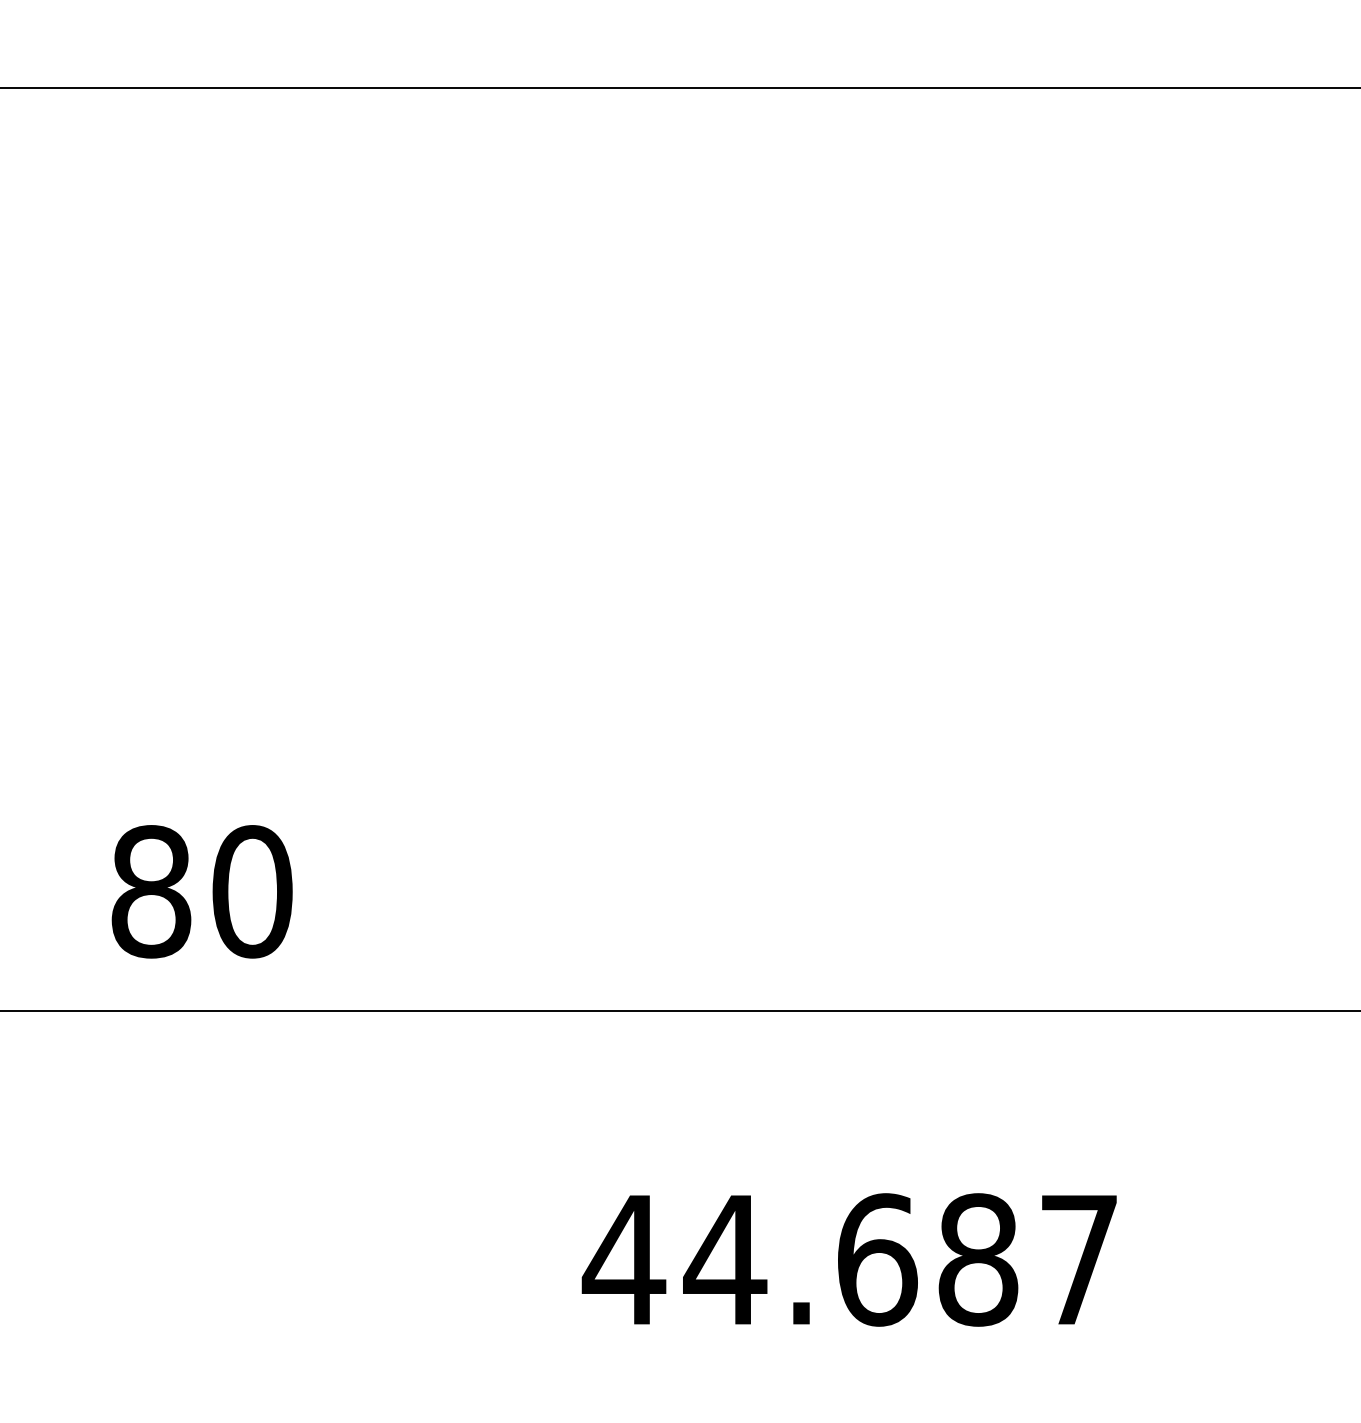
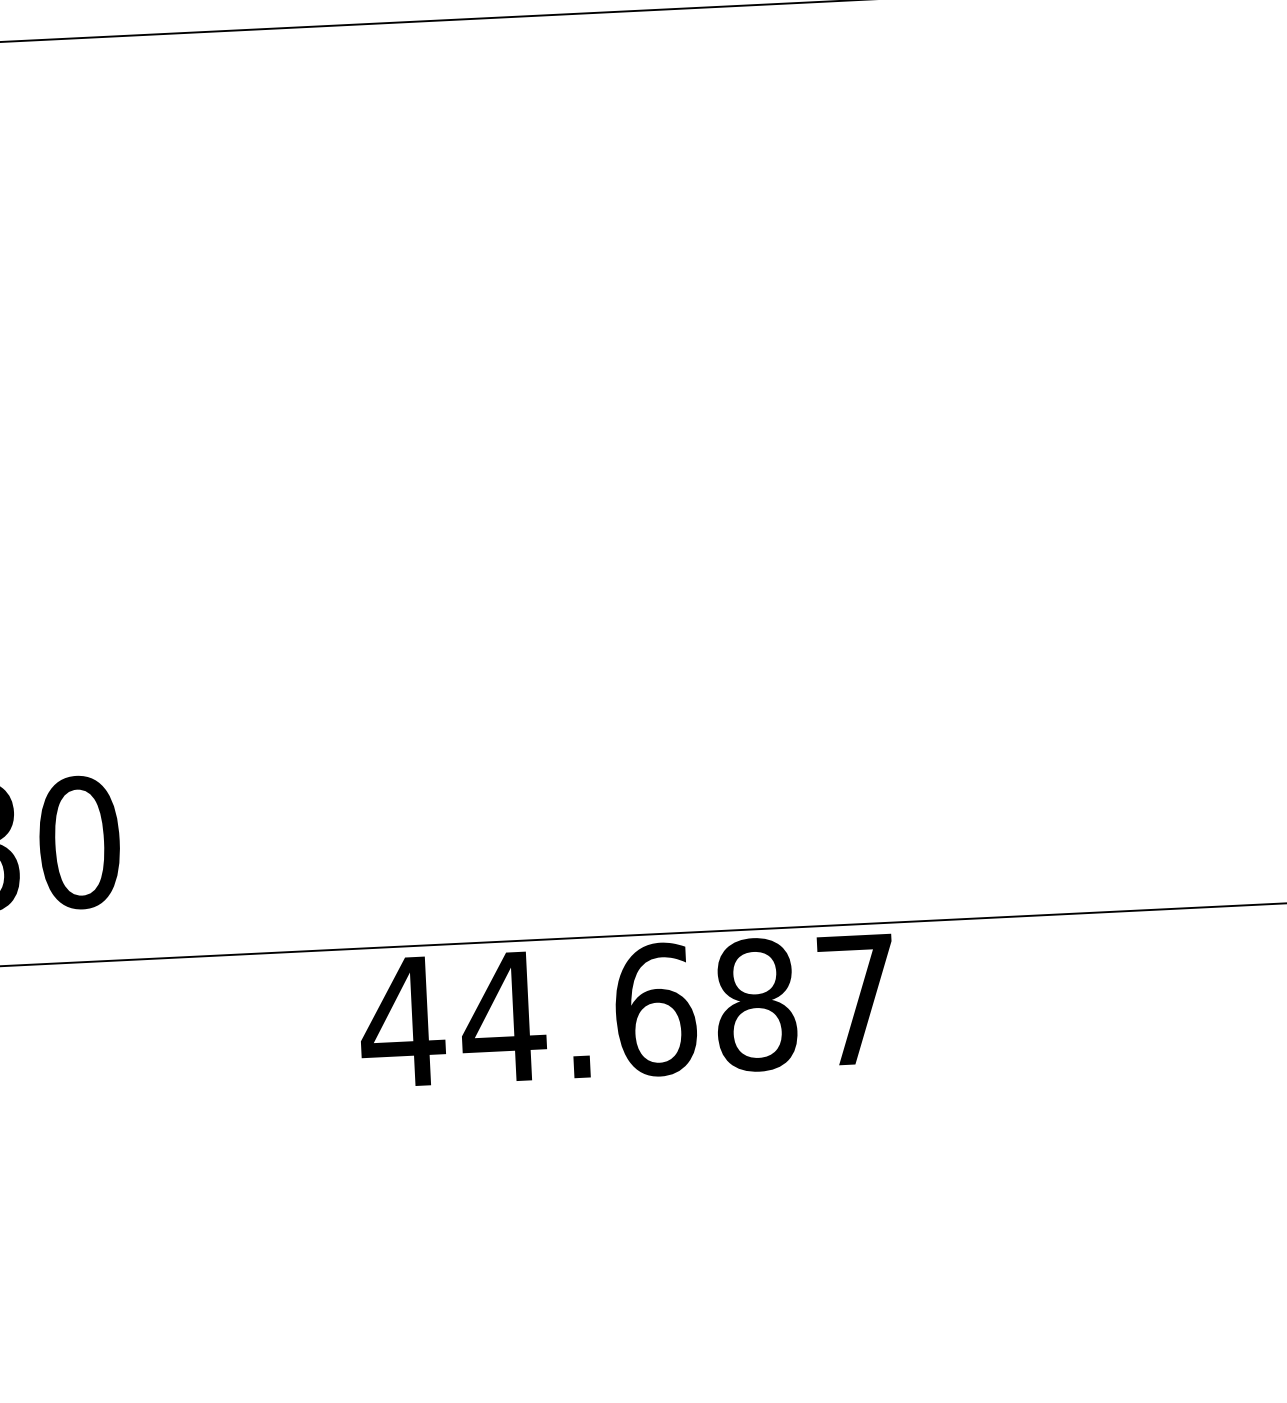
text: (848, 1259) -> (626, 1010), moved

